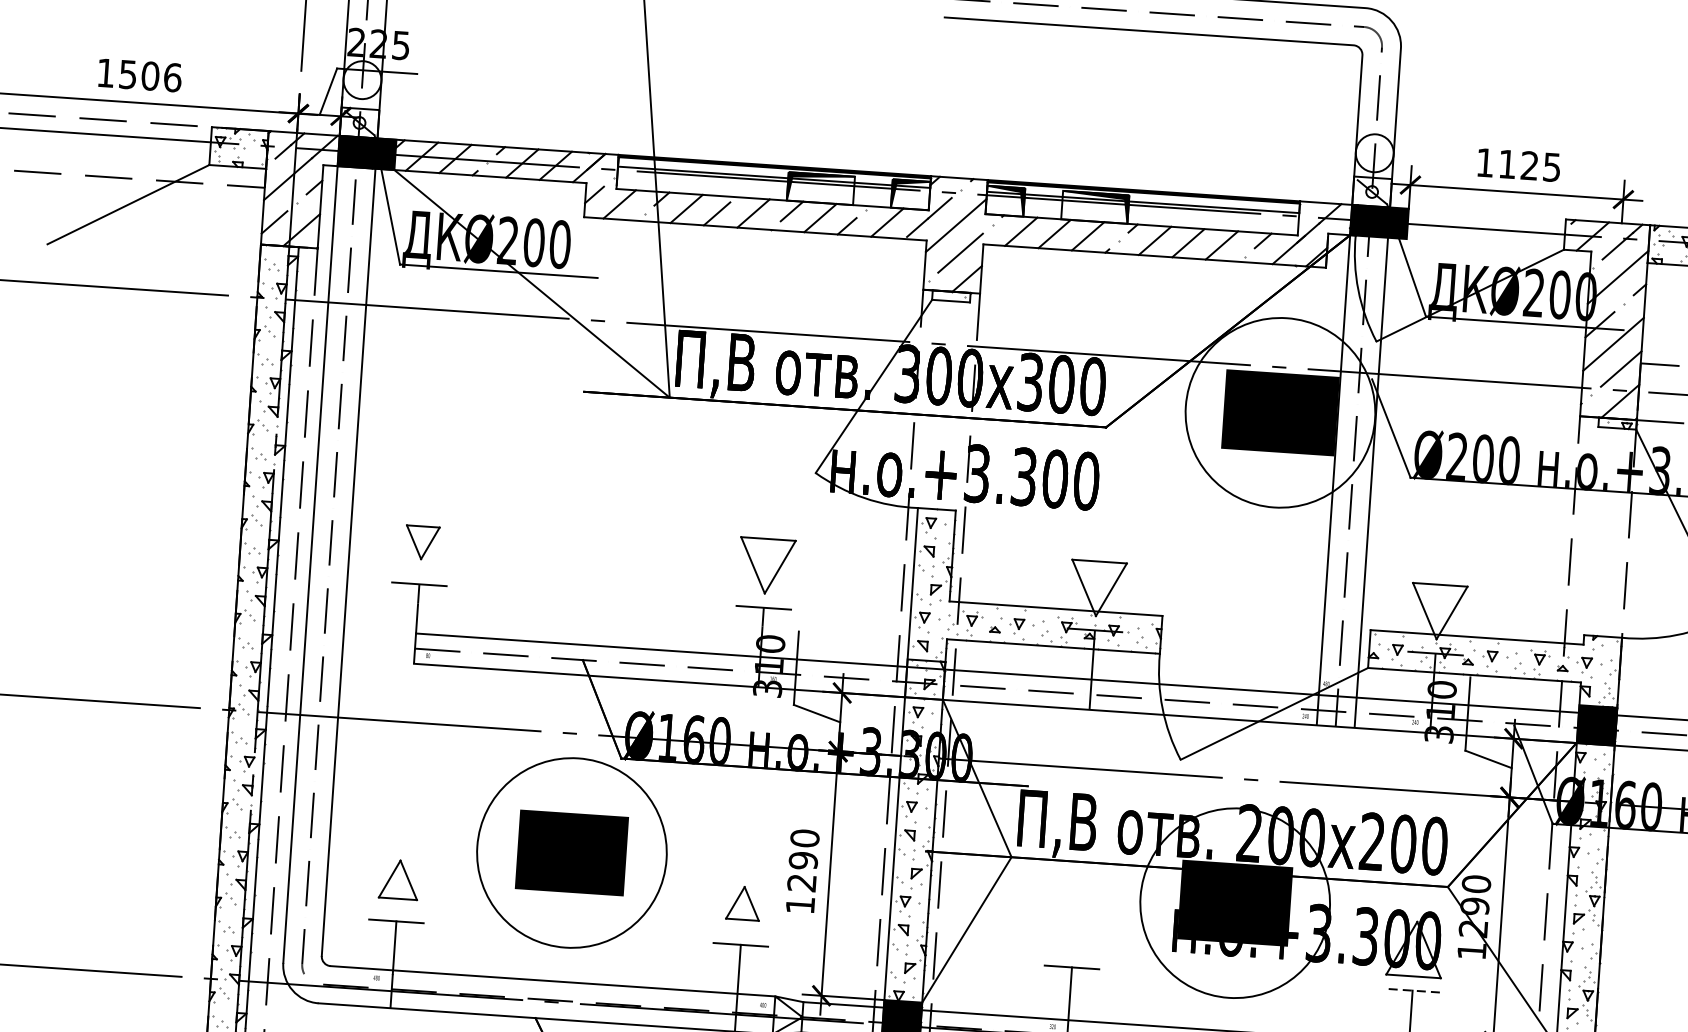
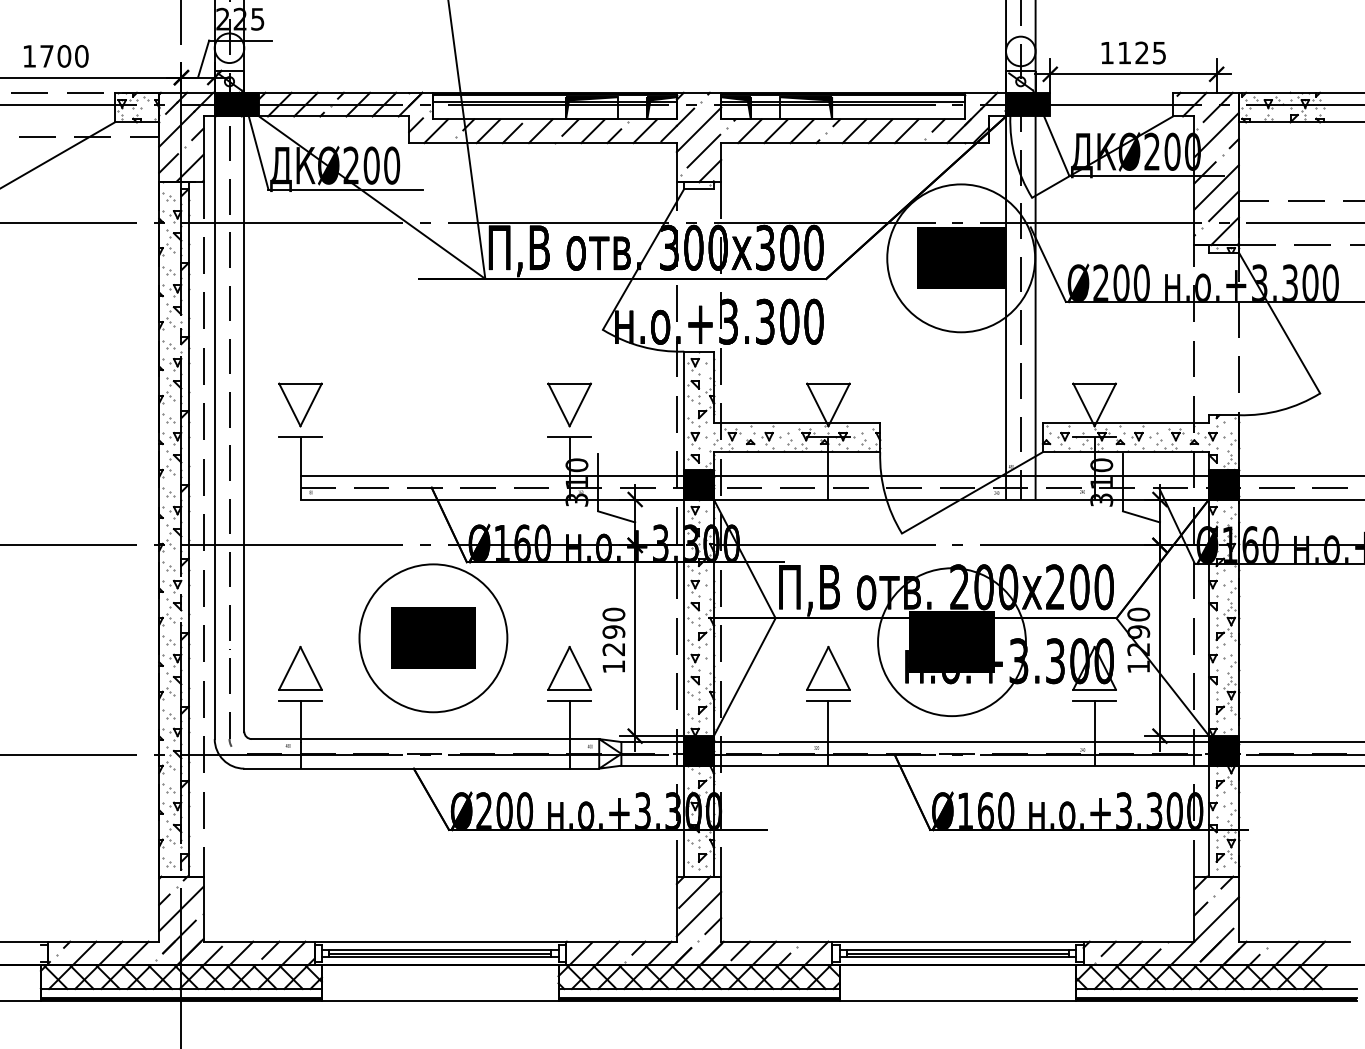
text: (150, 76) -> (64, 56), 1506 -> 1700
part: (422, 542) -> (300, 404), size x1.67
fill: (924, 679) -> (698, 484), added
part: (399, 878) -> (300, 667), size x1.43
part: (743, 903) -> (569, 668), size x1.67
part: (1074, 924) -> (828, 667), added
line: (1412, 990) -> (1094, 700), dashed -> solid

